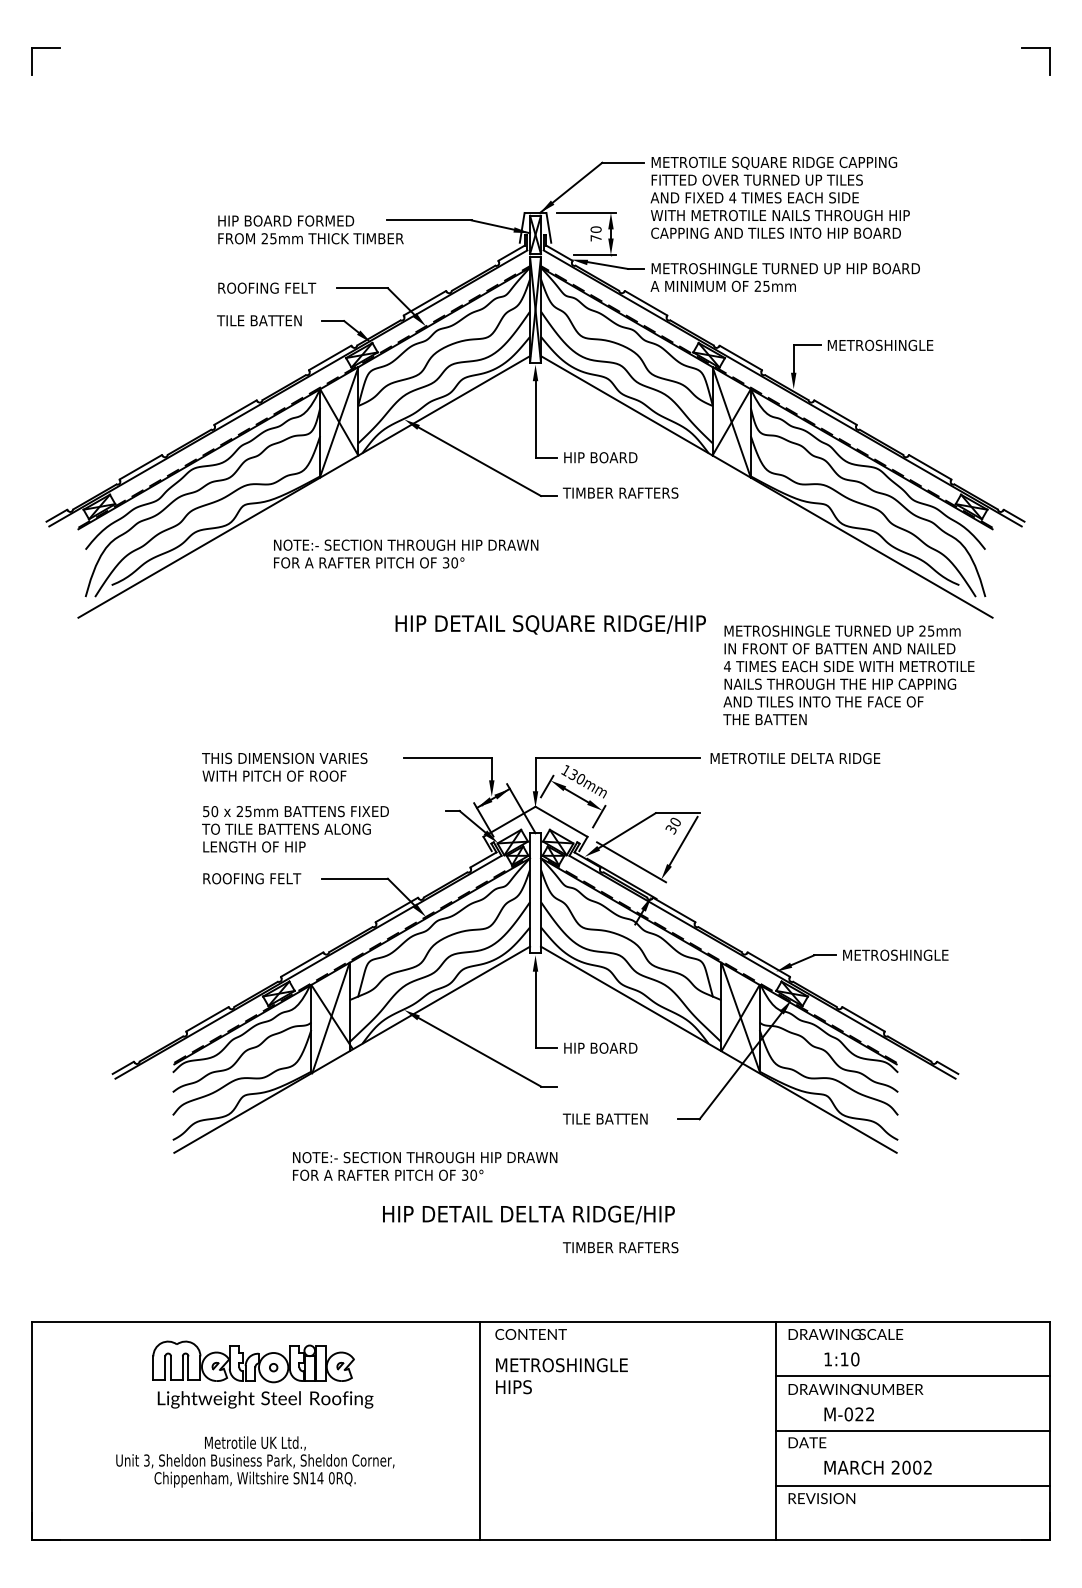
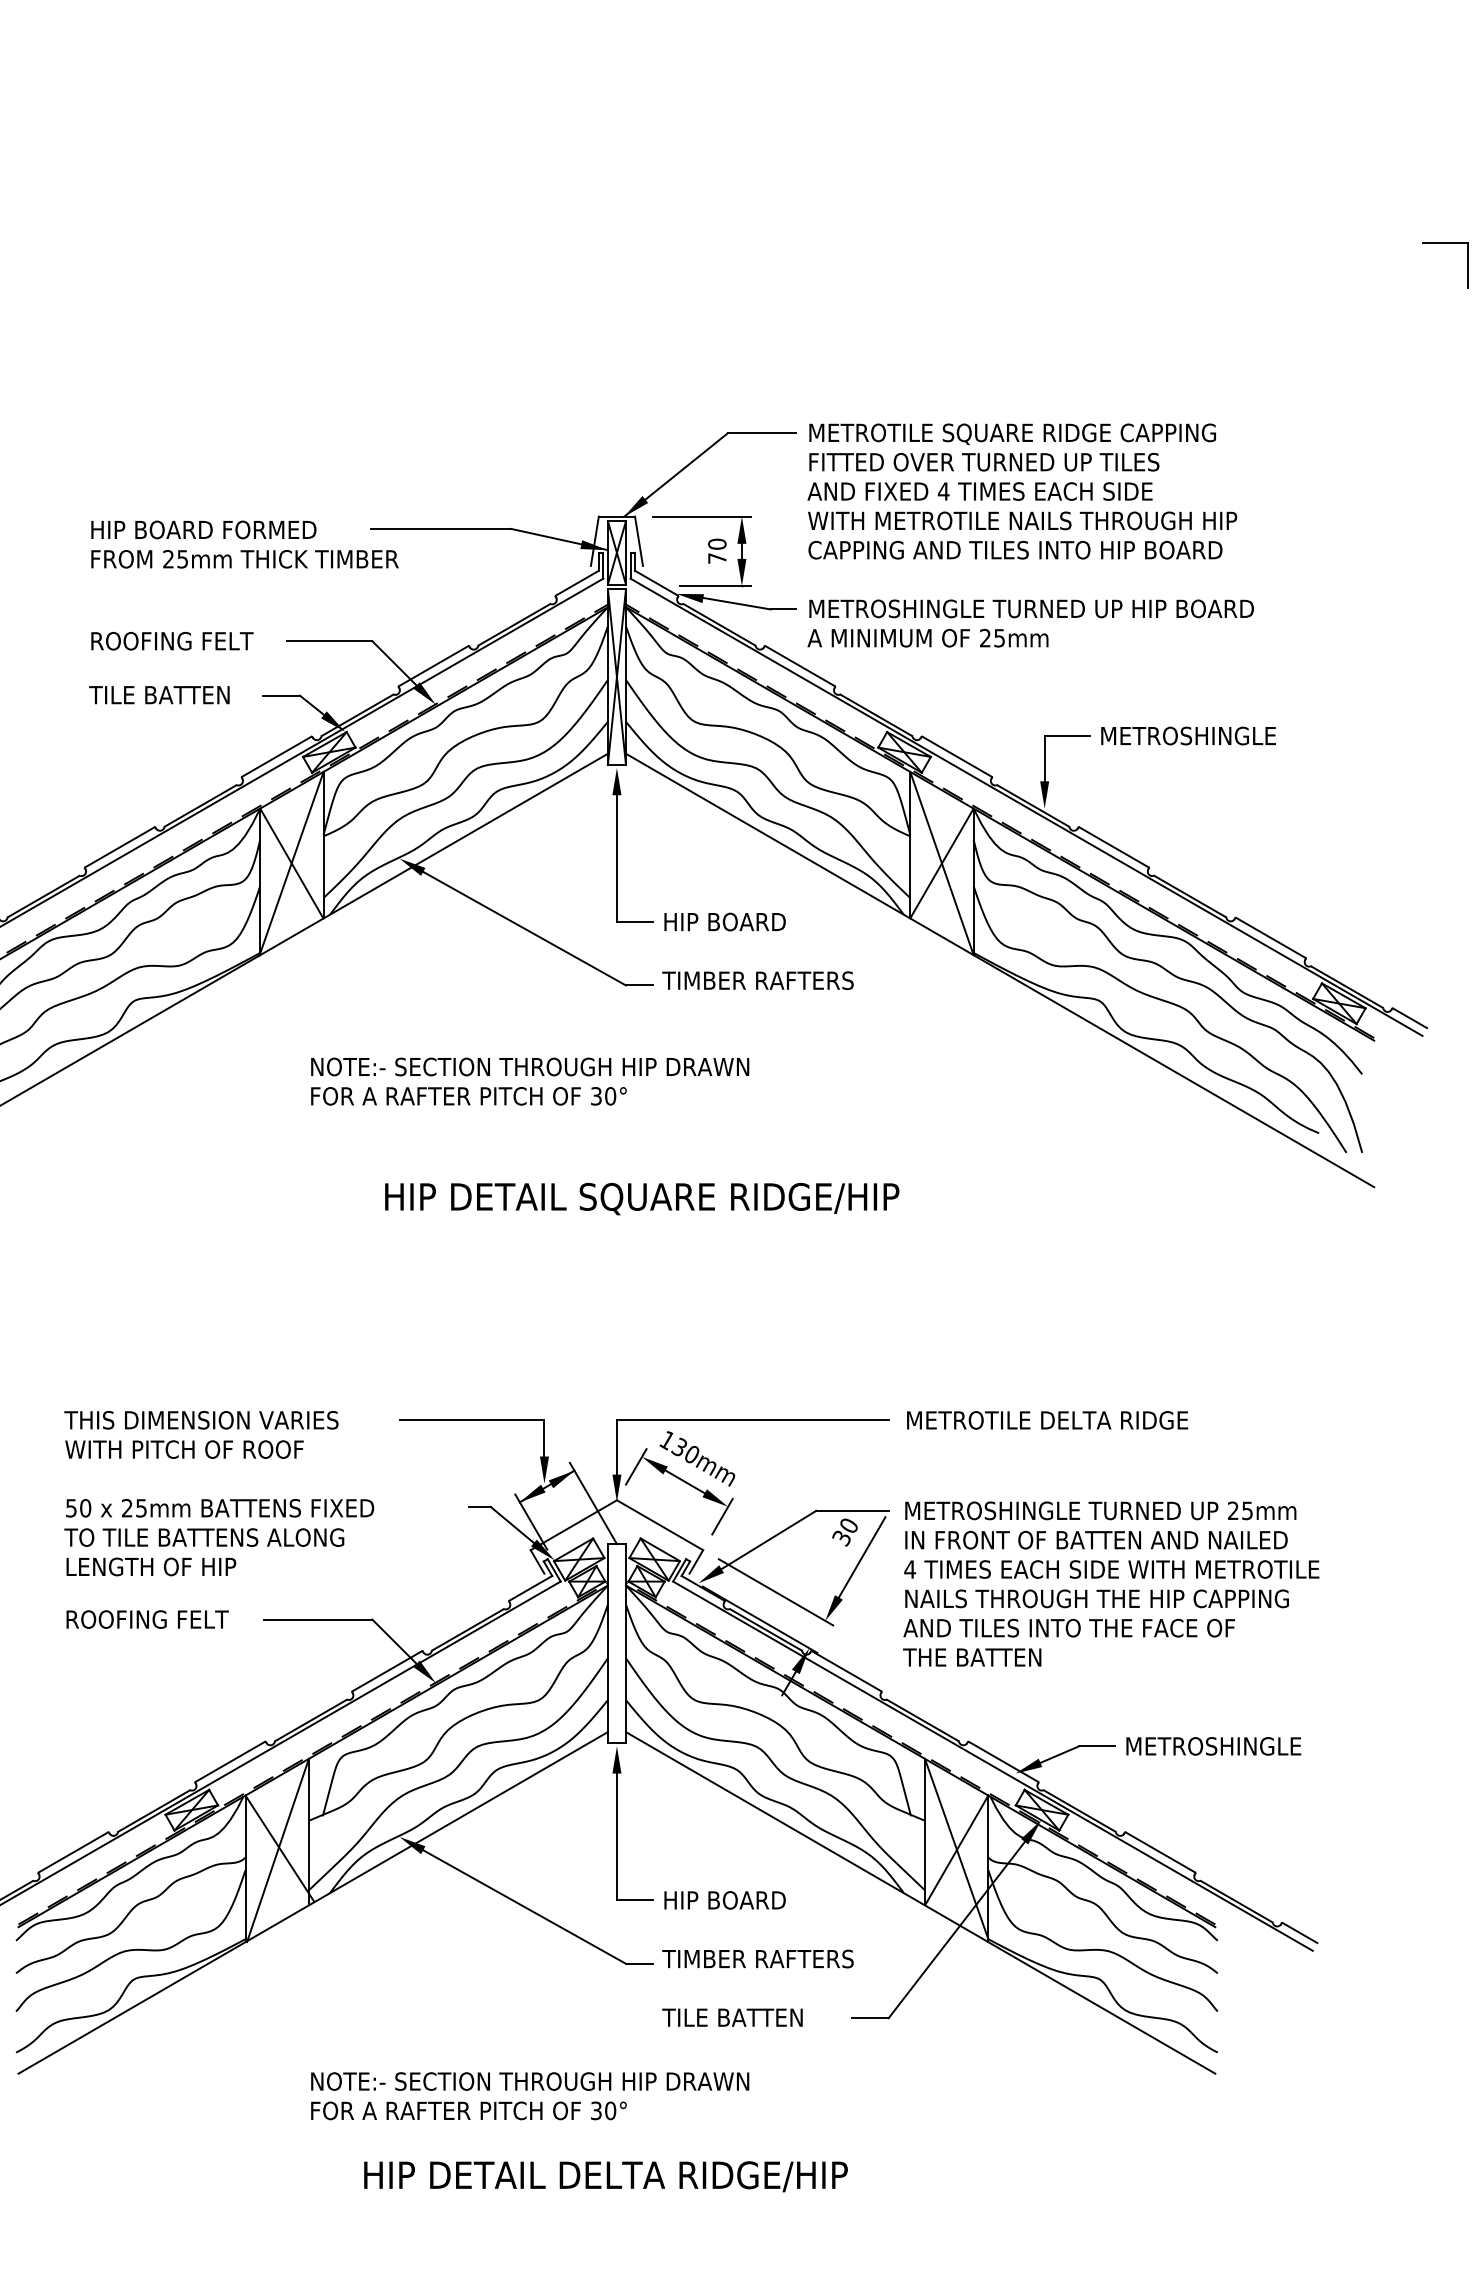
text: (406, 553) -> (530, 1080), moved
text: (848, 675) -> (1110, 1584), moved
text: (425, 1166) -> (530, 2096), moved
text: (620, 1247) -> (757, 1958), moved

